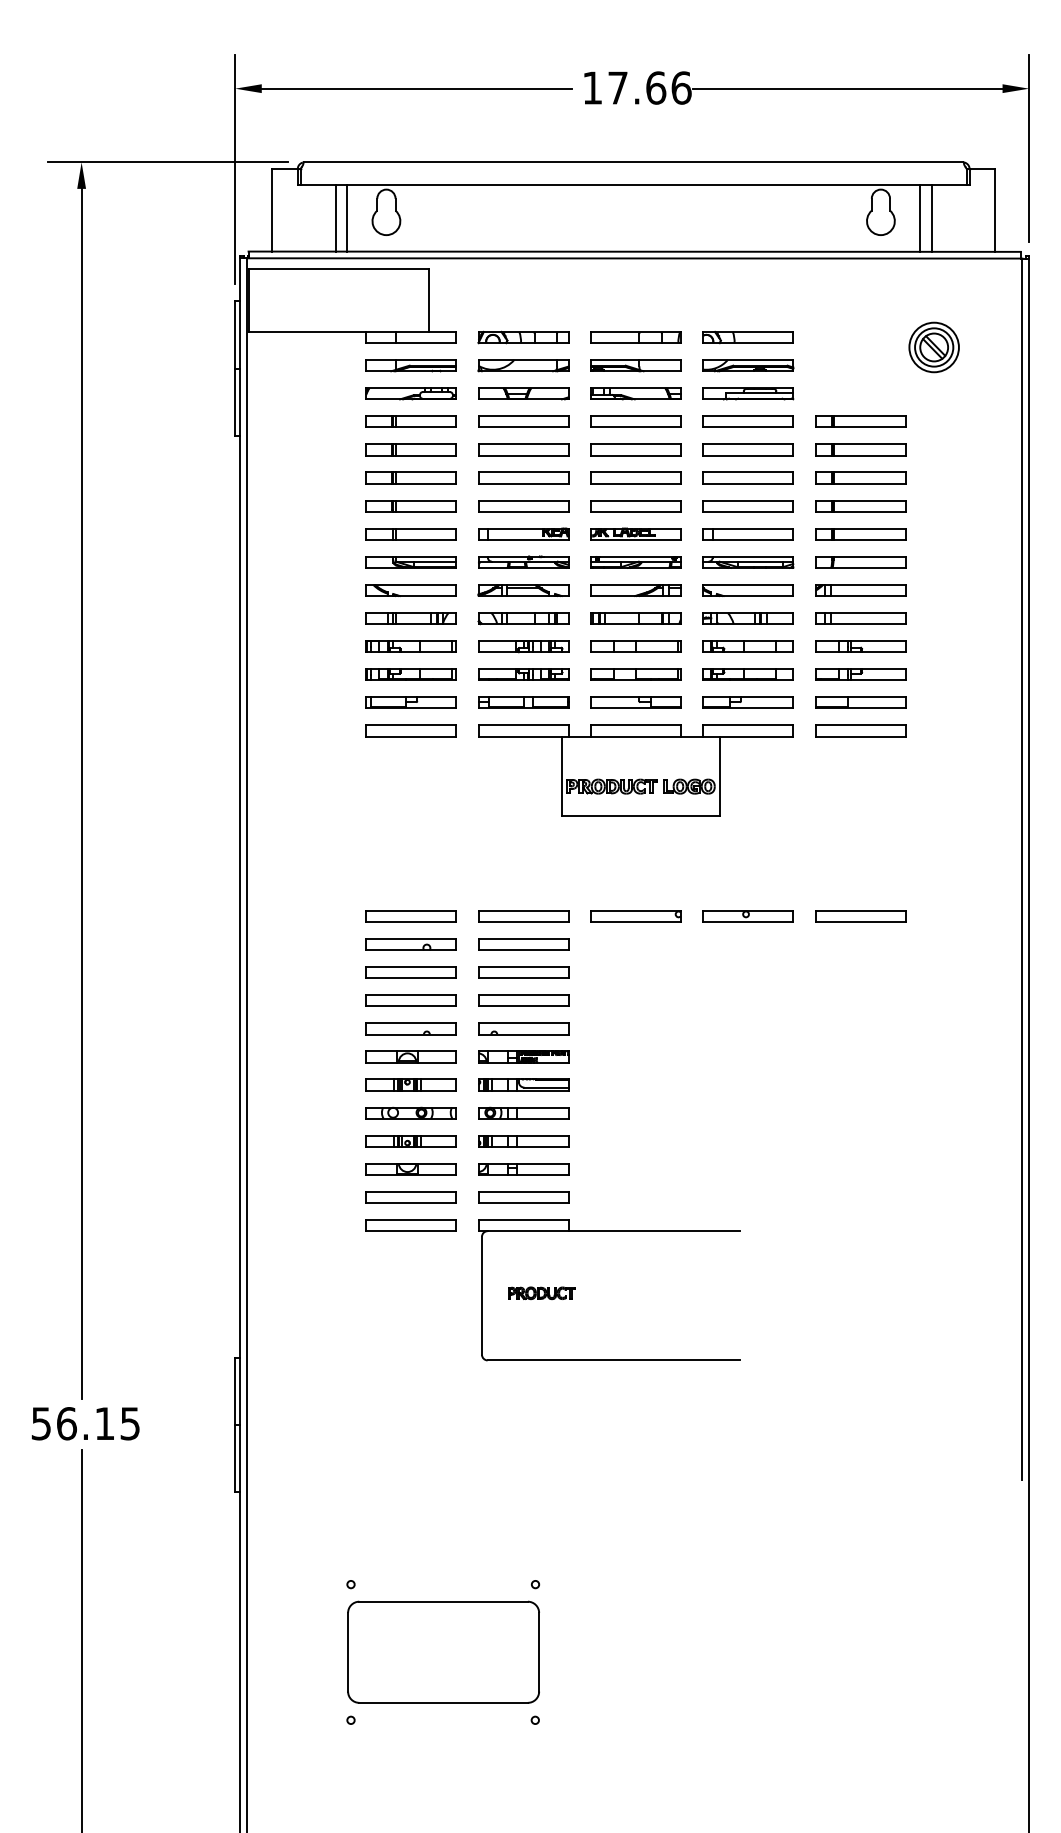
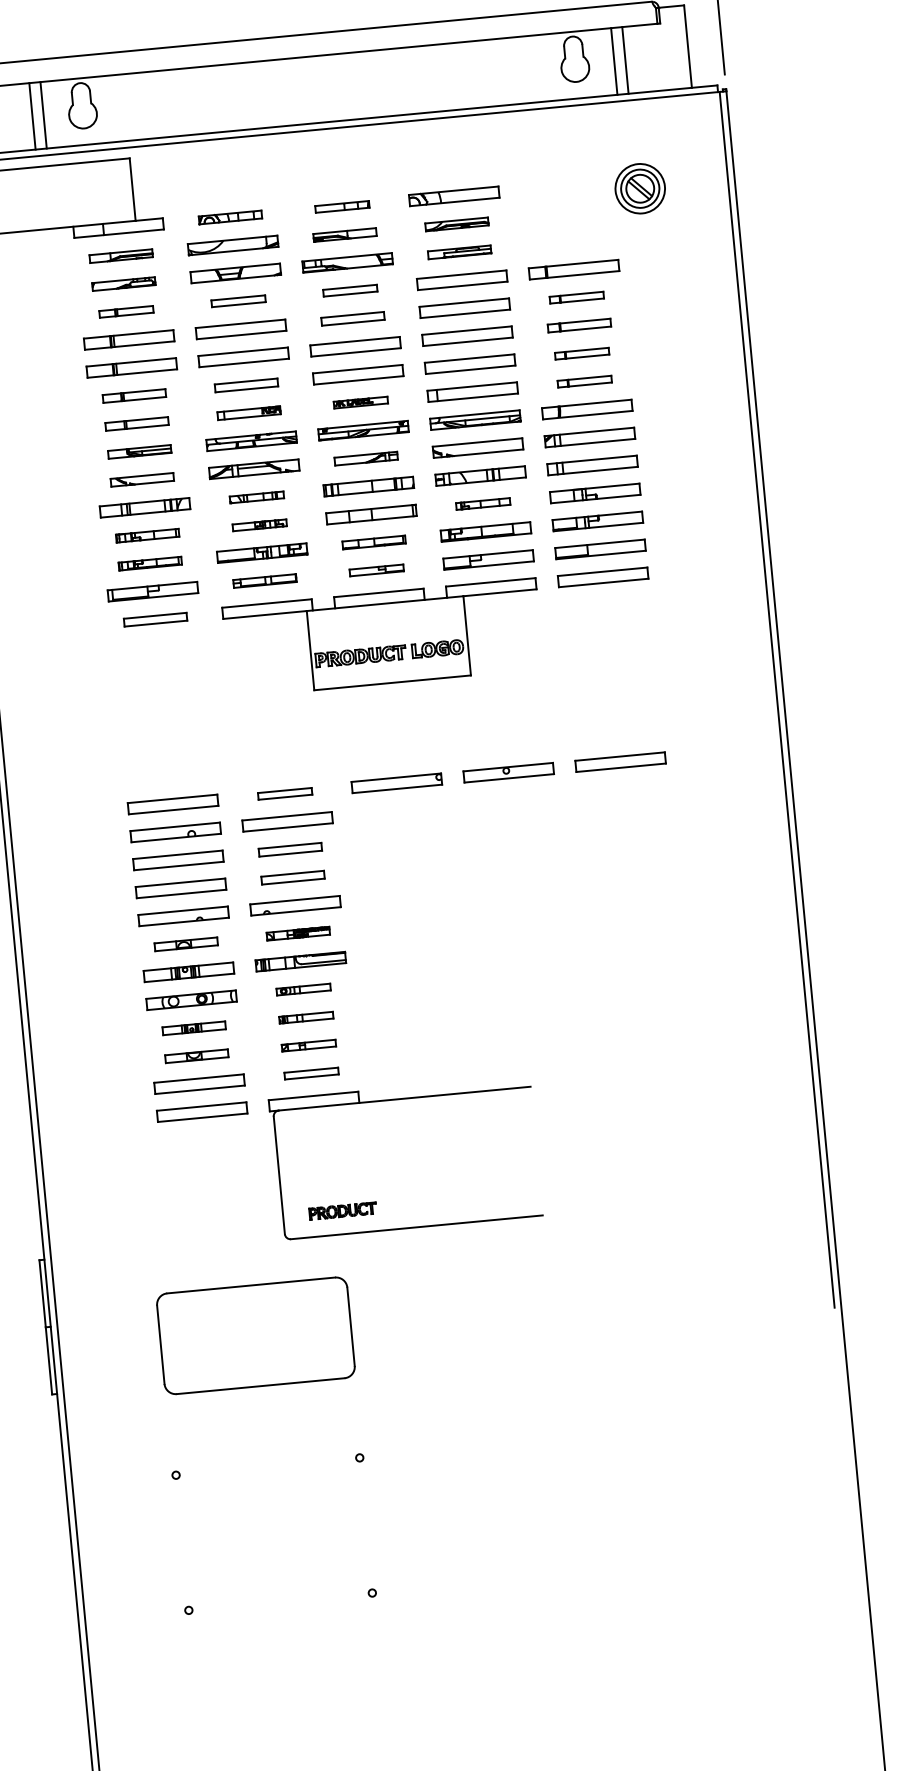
part: (523, 337) -> (230, 217), size x0.7
part: (635, 337) -> (341, 206), size x0.6
part: (410, 365) -> (120, 255), size x0.7
part: (635, 365) -> (344, 234), size x0.7
part: (748, 365) -> (457, 224), size x0.7
part: (410, 393) -> (123, 283), size x0.7
part: (748, 393) -> (459, 252), size x0.7
part: (410, 421) -> (125, 311), size x0.6
part: (523, 421) -> (238, 301), size x0.6
part: (635, 421) -> (349, 290), size x0.6
part: (635, 449) -> (352, 318), size x0.7
part: (860, 449) -> (576, 297), size x0.6
part: (860, 477) -> (579, 325), size x0.7
part: (410, 506) -> (133, 396), size x0.7
part: (523, 506) -> (246, 385), size x0.7
part: (860, 506) -> (581, 354), size x0.6
part: (523, 533) -> (248, 412), size x0.7
part: (635, 533) -> (360, 402), size x0.6
part: (410, 534) -> (136, 424), size x0.7
part: (860, 534) -> (584, 381), size x0.6
part: (410, 562) -> (139, 452), size x0.7
part: (410, 590) -> (141, 479), size x0.7
part: (635, 590) -> (365, 458), size x0.7
part: (523, 618) -> (256, 497), size x0.6
part: (410, 646) -> (147, 535), size x0.7
part: (523, 646) -> (259, 525), size x0.6
part: (747, 646) -> (482, 504), size x0.6
part: (410, 674) -> (149, 563), size x0.7
part: (635, 674) -> (373, 542), size x0.7
part: (523, 702) -> (264, 580), size x0.7
part: (635, 702) -> (376, 570), size x0.6
part: (410, 730) -> (154, 619), size x0.7
part: (523, 916) -> (284, 793), size x0.6
part: (523, 972) -> (290, 849), size x0.7
part: (523, 1000) -> (292, 877), size x0.7
part: (410, 1056) -> (185, 943), size x0.7
part: (523, 1056) -> (298, 933), size x0.7
part: (523, 1112) -> (303, 989), size x0.6
part: (410, 1141) -> (193, 1028), size x0.7
part: (523, 1141) -> (306, 1017), size x0.6
part: (410, 1169) -> (196, 1056), size x0.7
part: (523, 1169) -> (308, 1045), size x0.6
part: (523, 1197) -> (311, 1073), size x0.6
part: (541, 1293) -> (342, 1211), moved
part: (443, 1651) -> (255, 1335), moved

